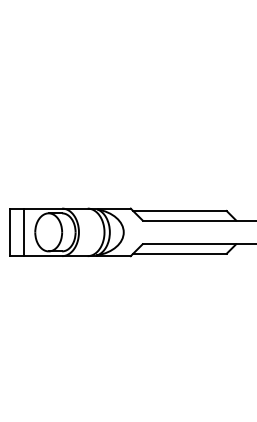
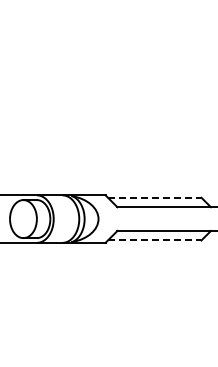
line: (179, 211) -> (154, 198), solid -> dashed
line: (179, 253) -> (154, 240), solid -> dashed

